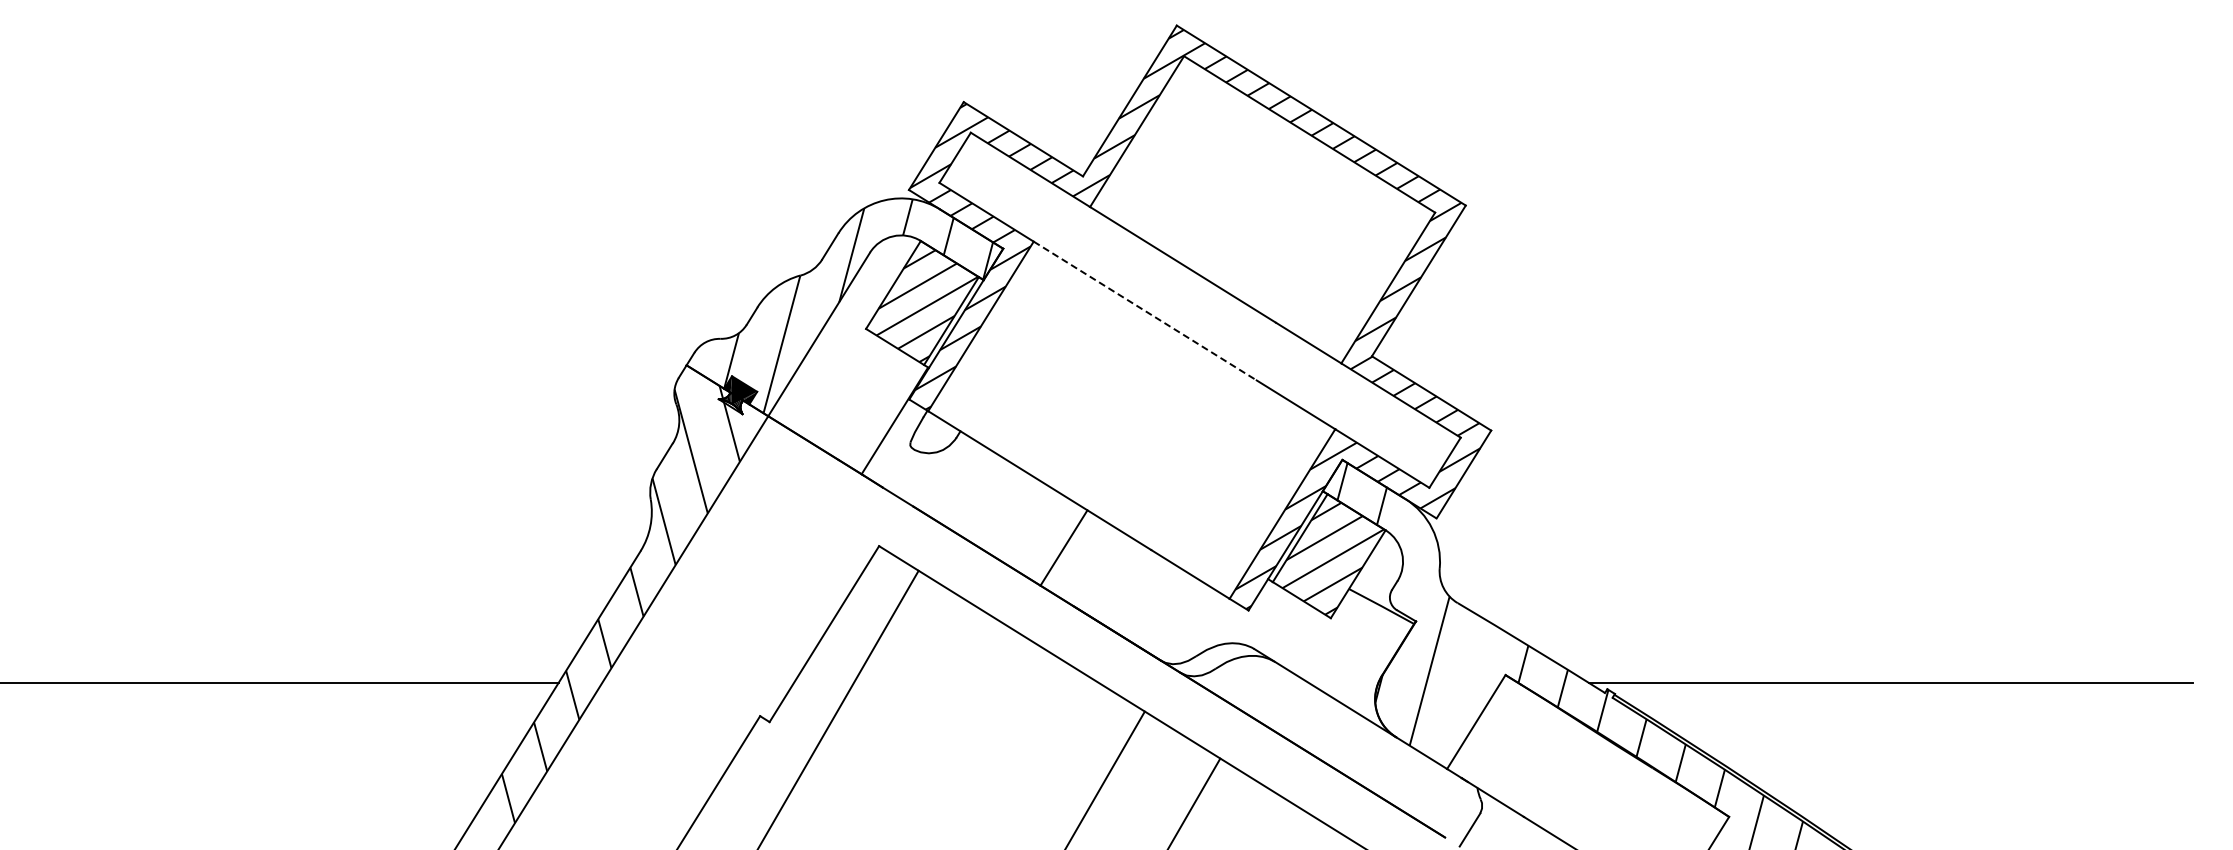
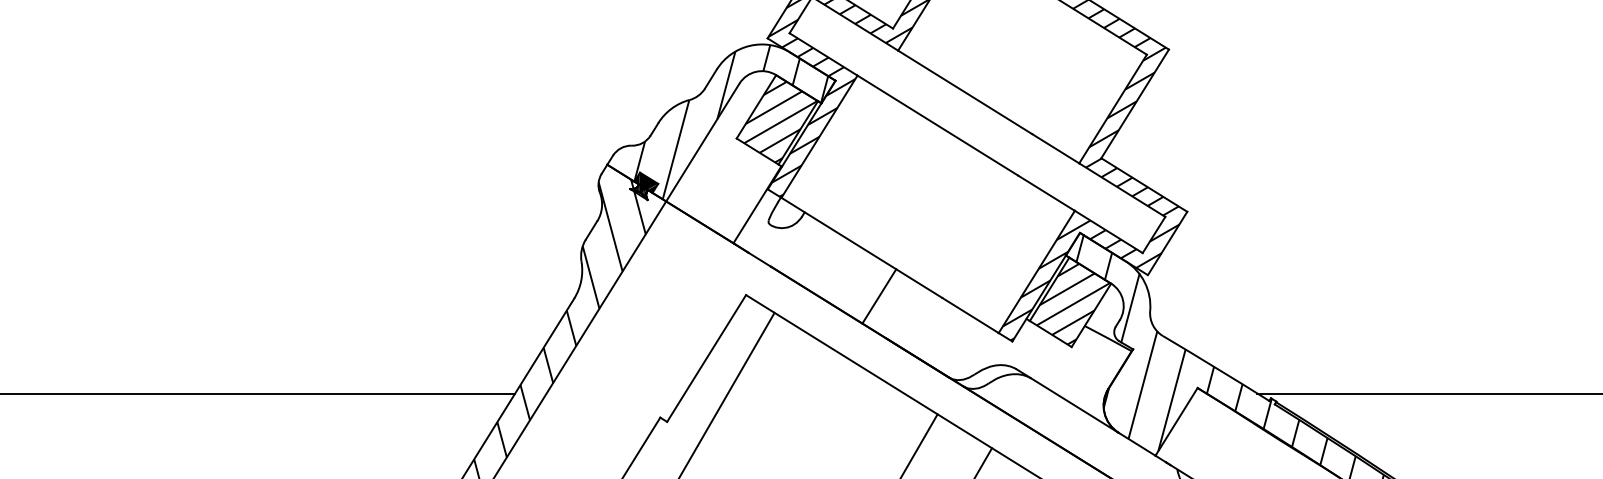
line: (1145, 311) -> (938, 125), dashed -> solid
line: (1411, 564) -> (1129, 308), added
line: (1469, 691) -> (1171, 399), added

